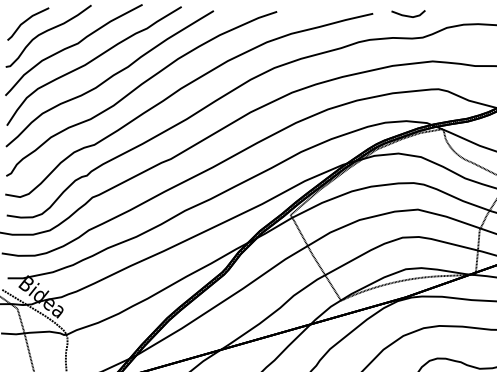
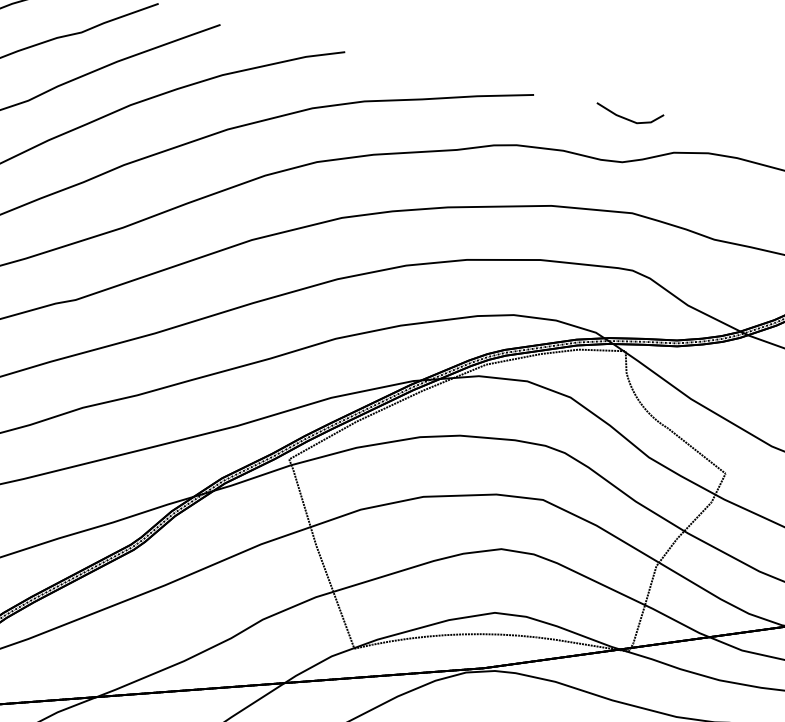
line: (408, 15) -> (628, 118), moved

